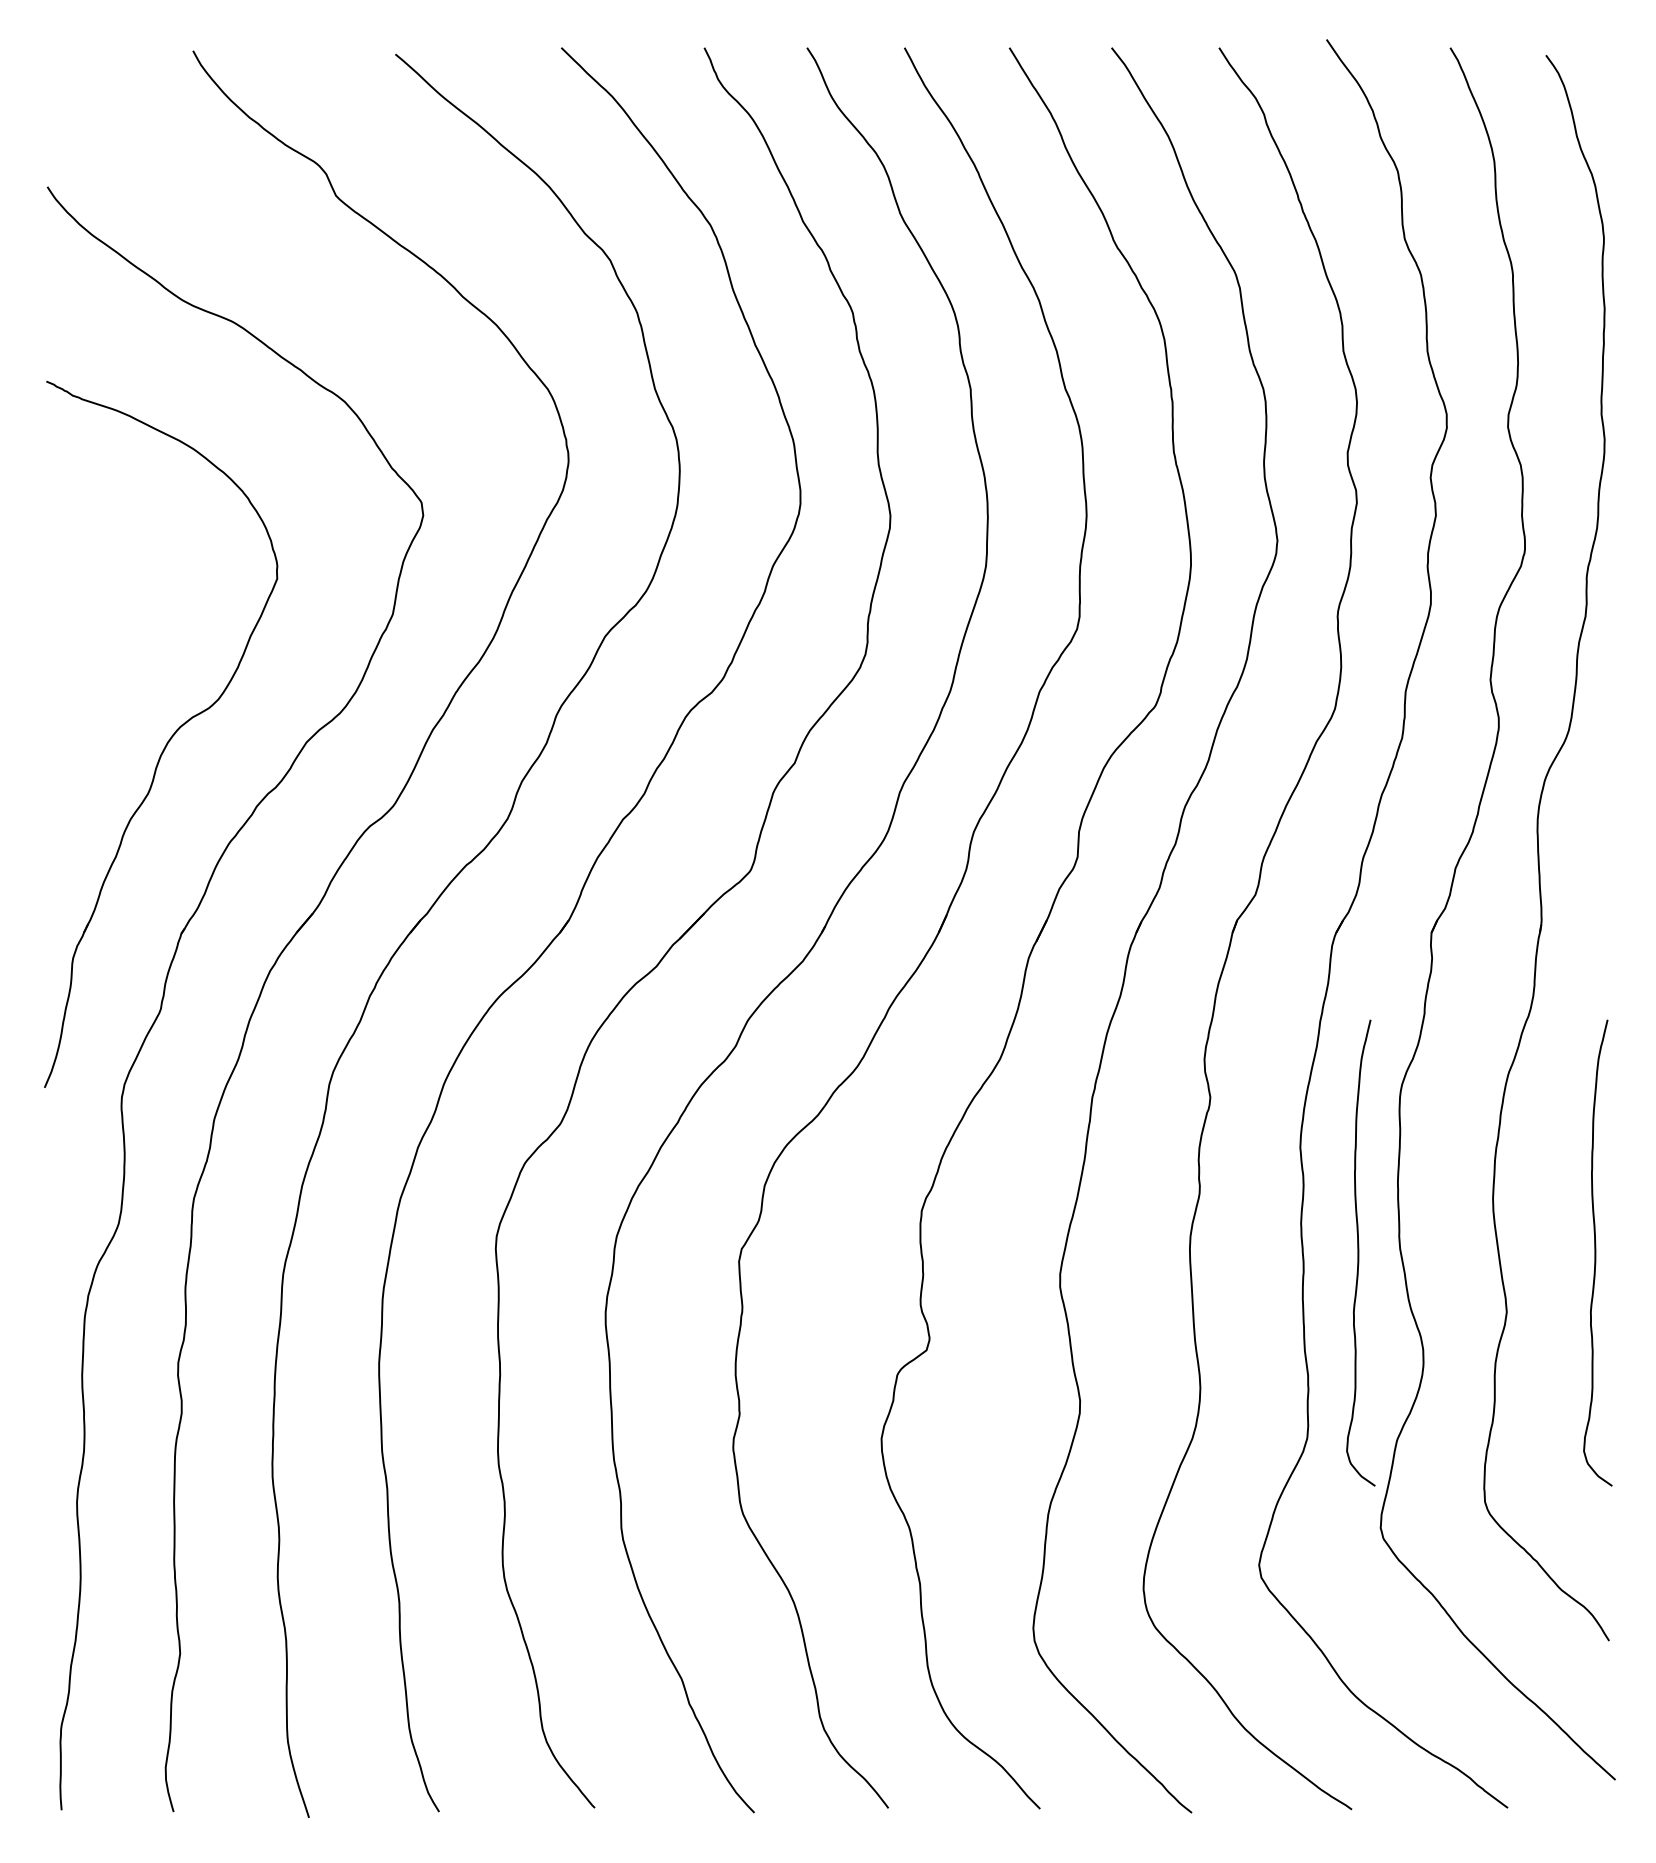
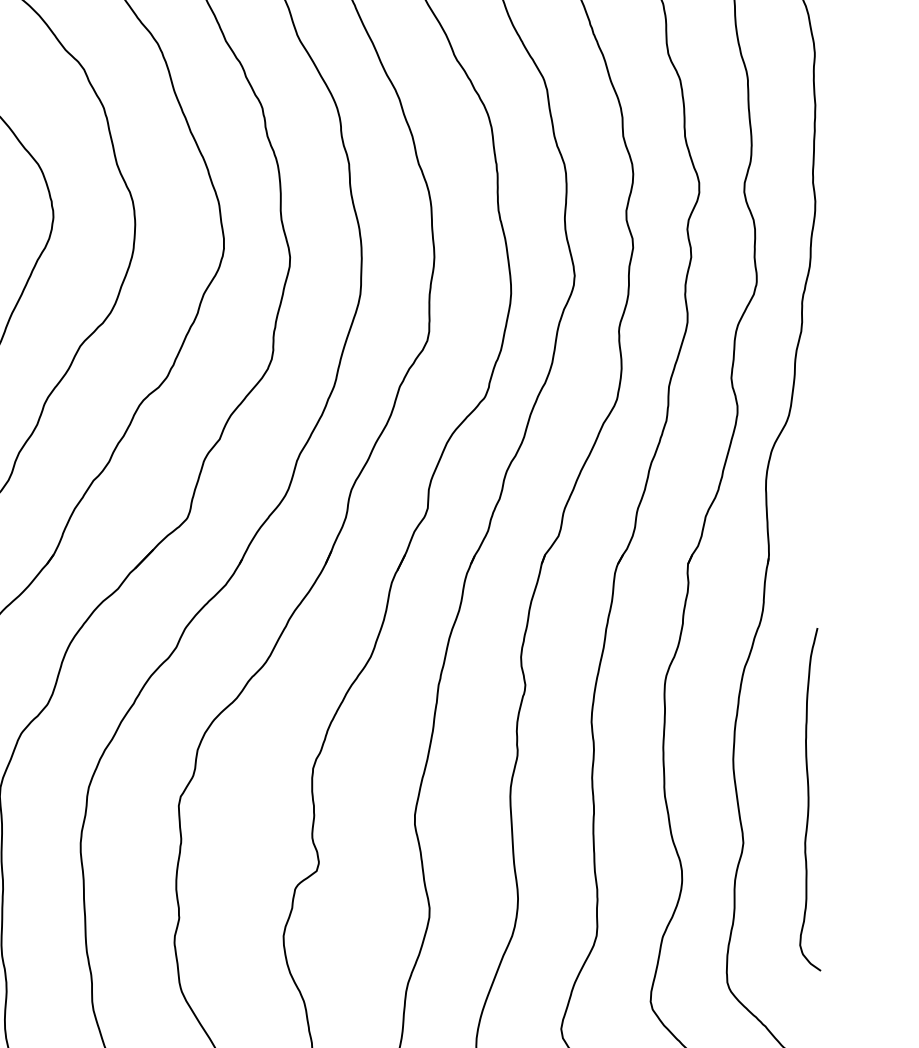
curve: (1359, 1252) -> (635, 799), removed

